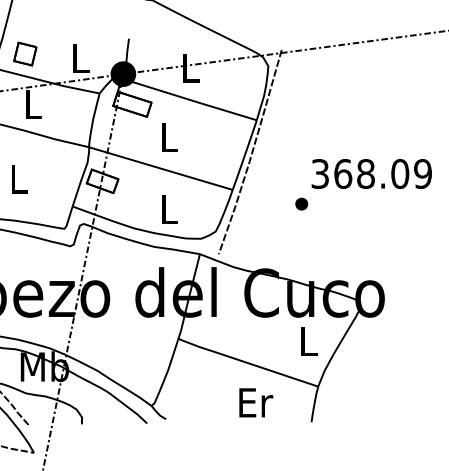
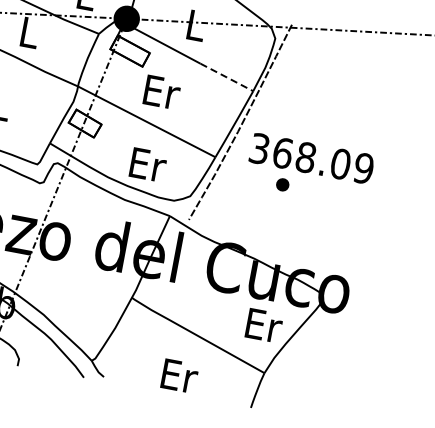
line: (229, 111) -> (227, 77), solid -> dashed
text: (170, 137) -> (162, 92), L -> Er
text: (371, 173) -> (311, 158), moved
text: (170, 209) -> (148, 165), L -> Er
text: (309, 341) -> (264, 325), L -> Er
text: (256, 402) -> (180, 375), moved

